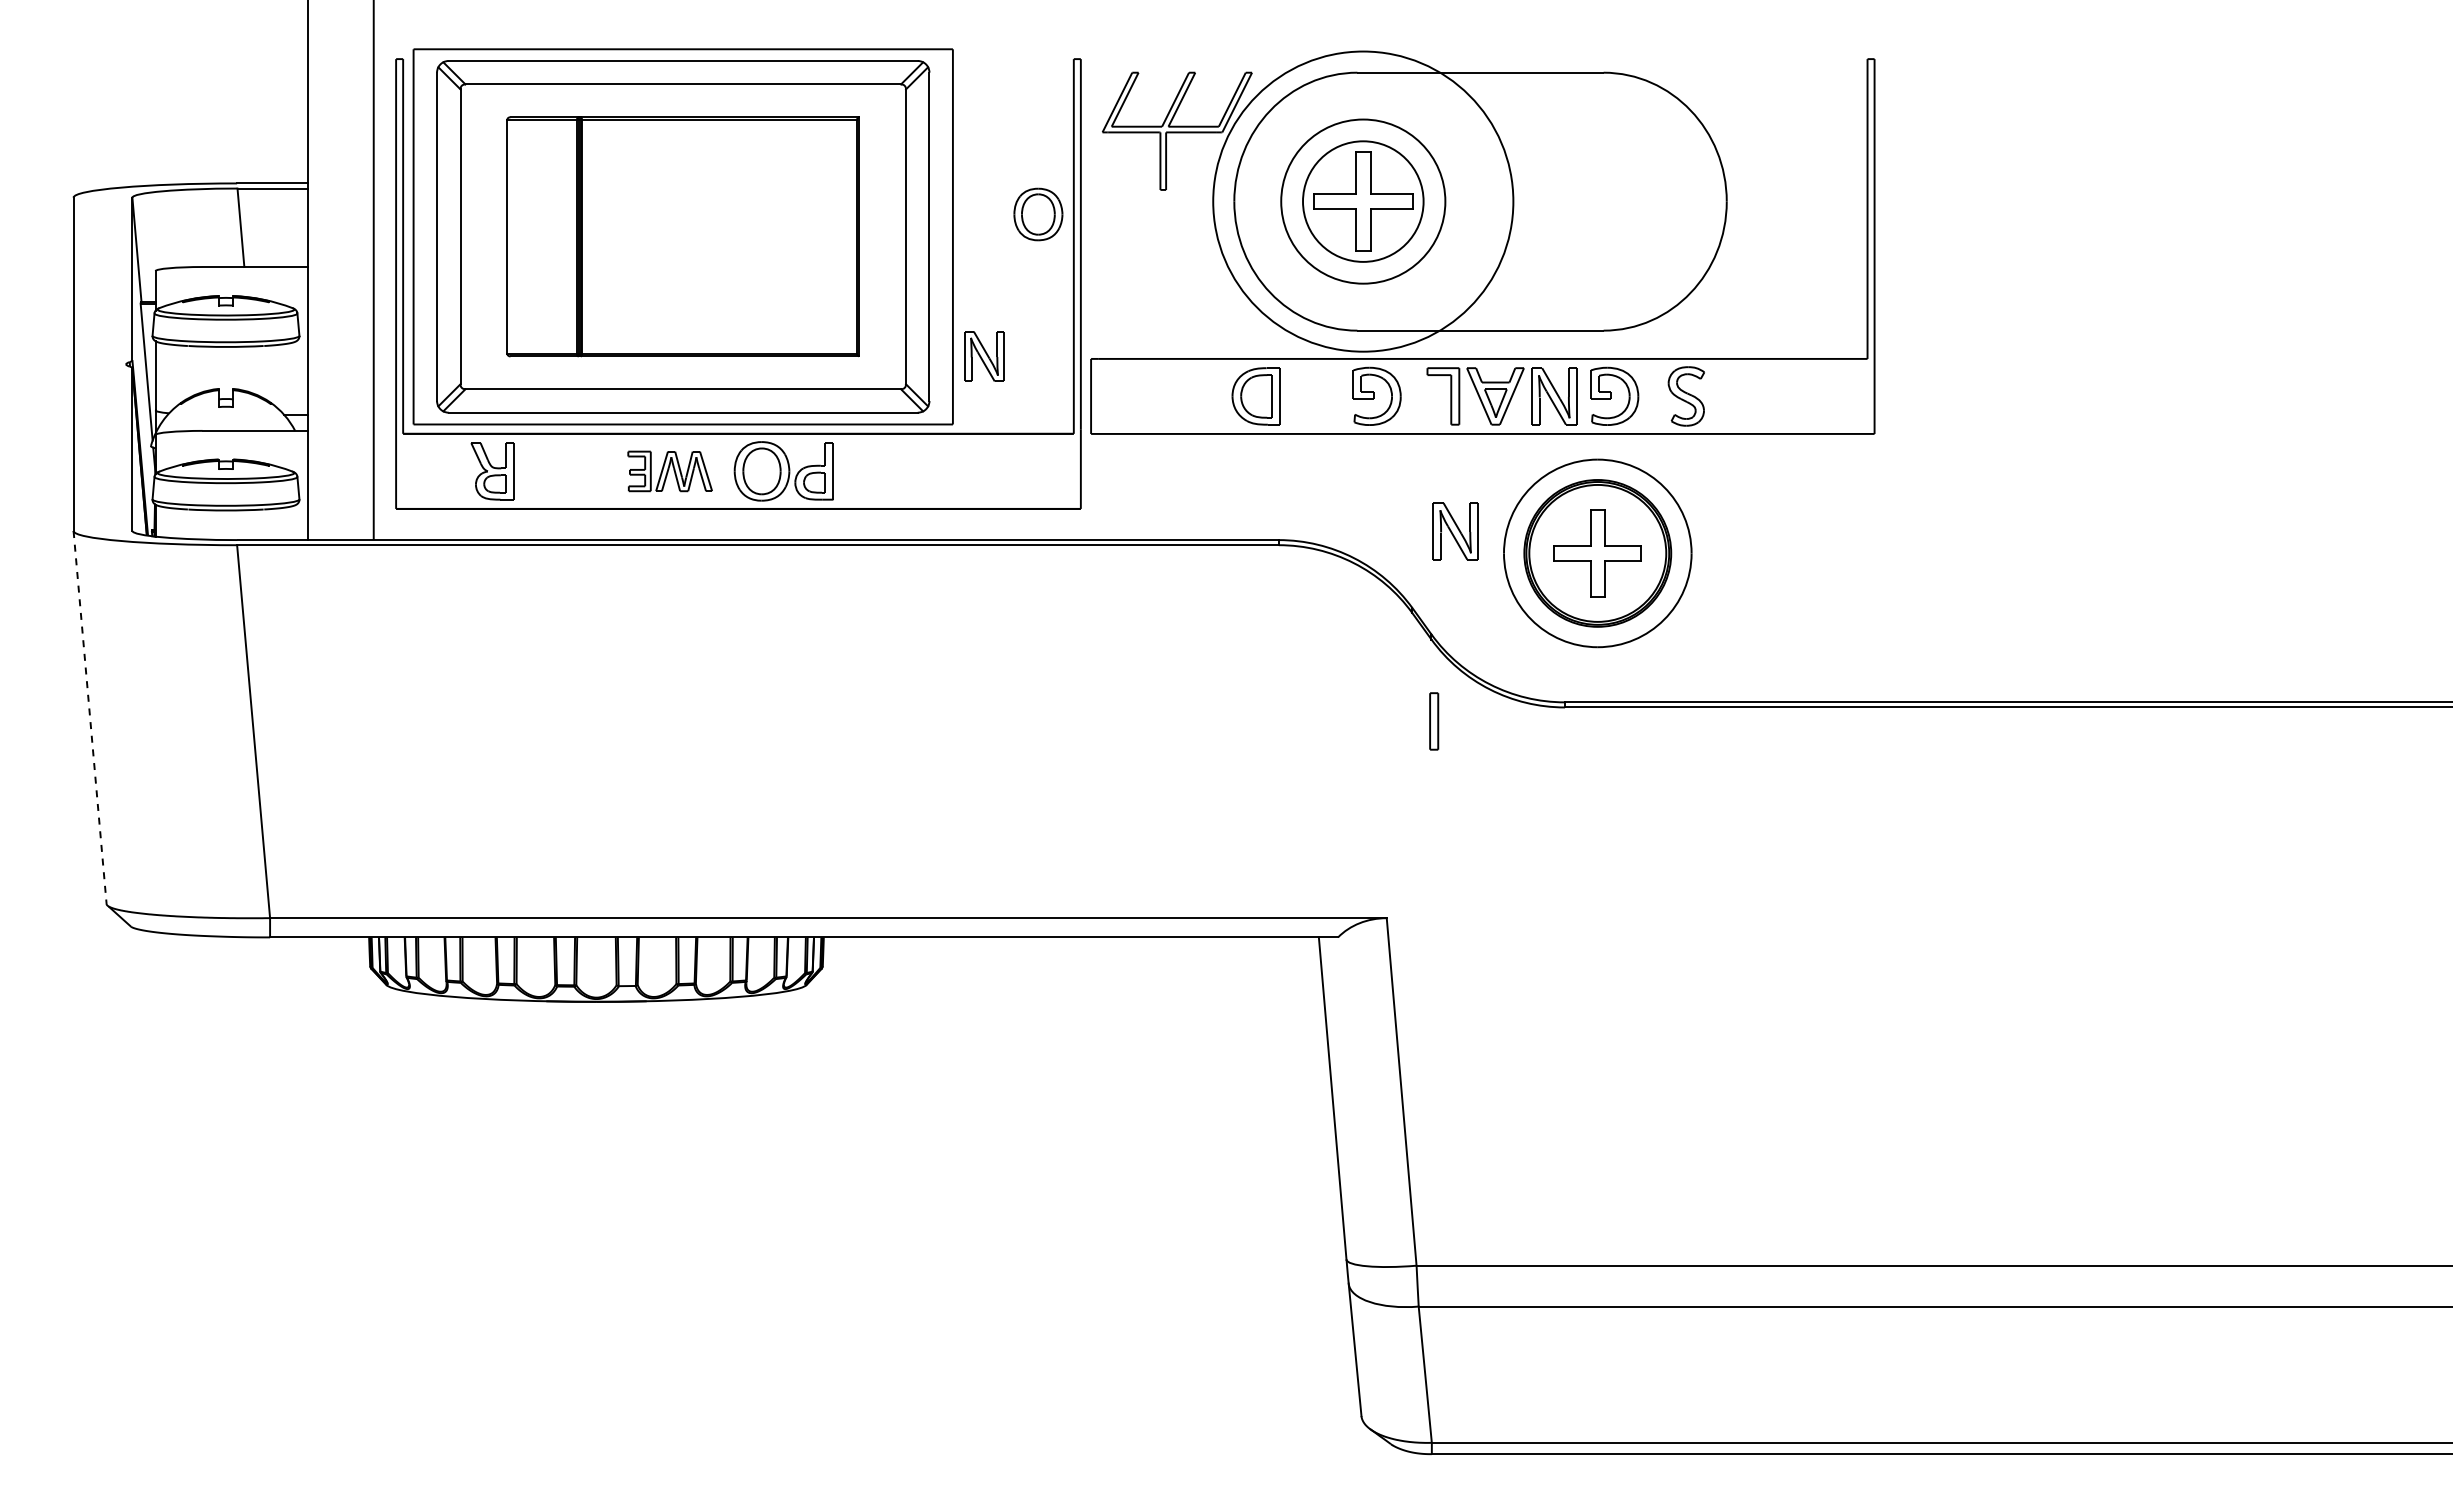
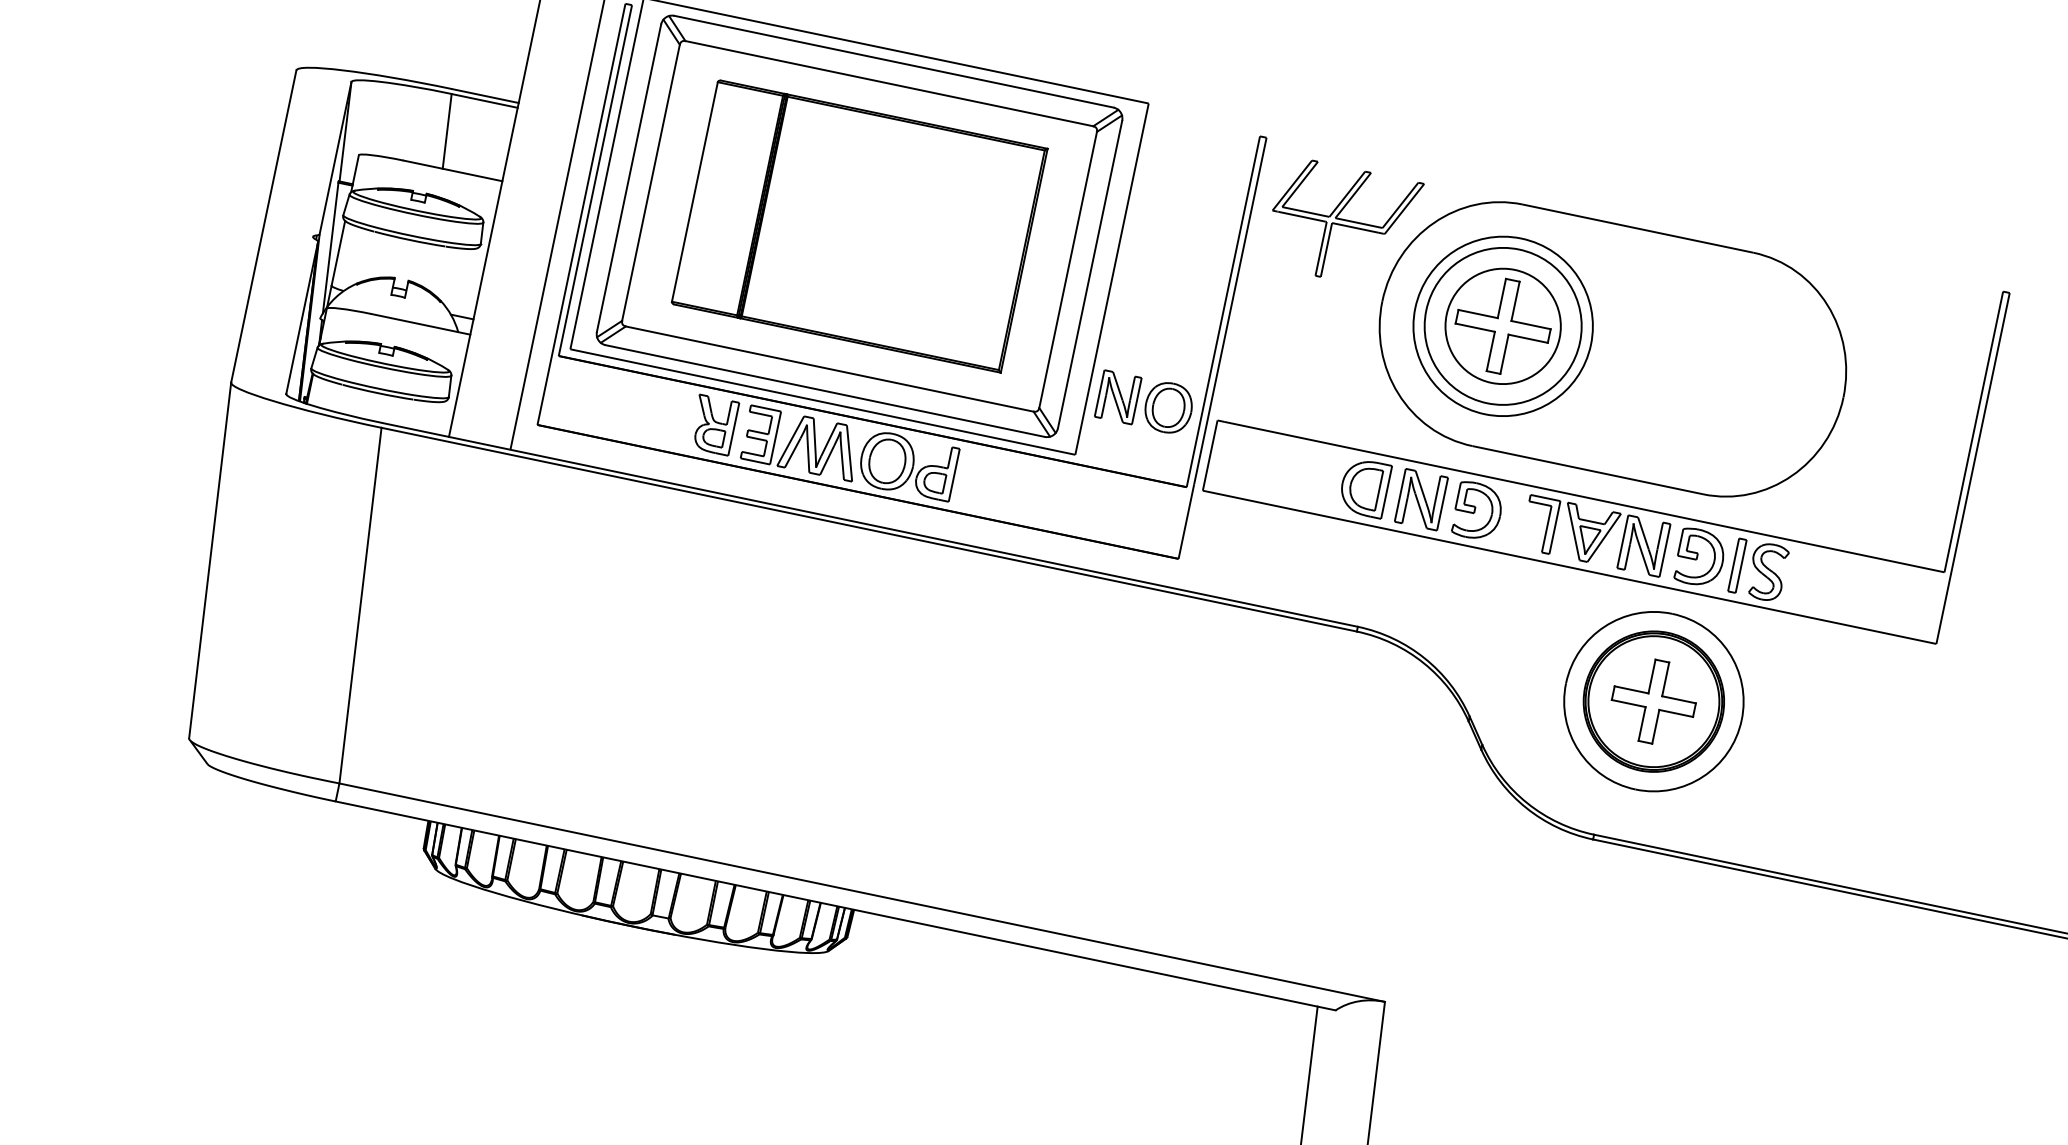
circle: (1363, 201) -> (1503, 326), size x0.62
part: (1038, 214) -> (1168, 407), moved
part: (492, 471) -> (713, 425), moved
part: (669, 471) -> (800, 443), size x1.43
part: (1455, 531) -> (1421, 499), moved
line: (90, 718) -> (210, 561), dashed -> solid
part: (1434, 721) -> (1737, 565), moved

